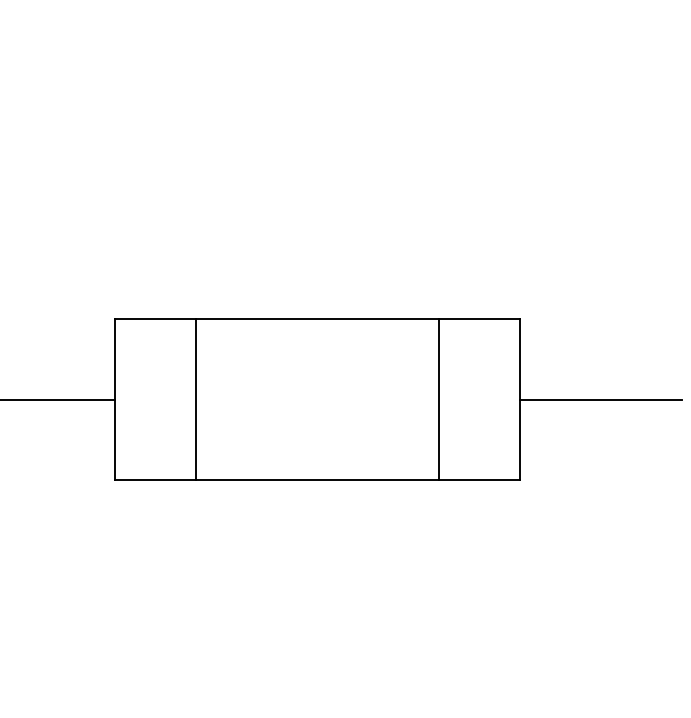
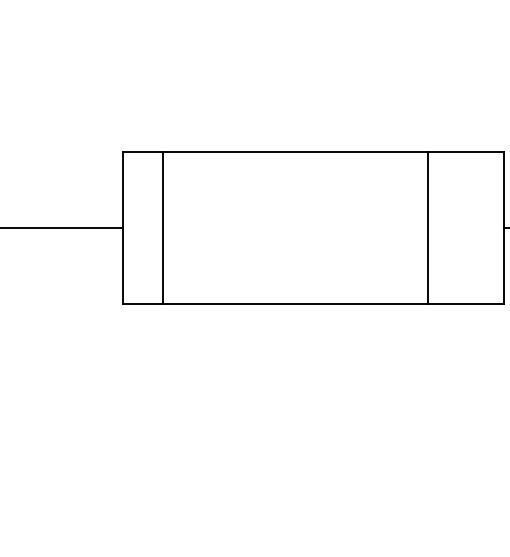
line: (195, 399) -> (162, 227), moved

